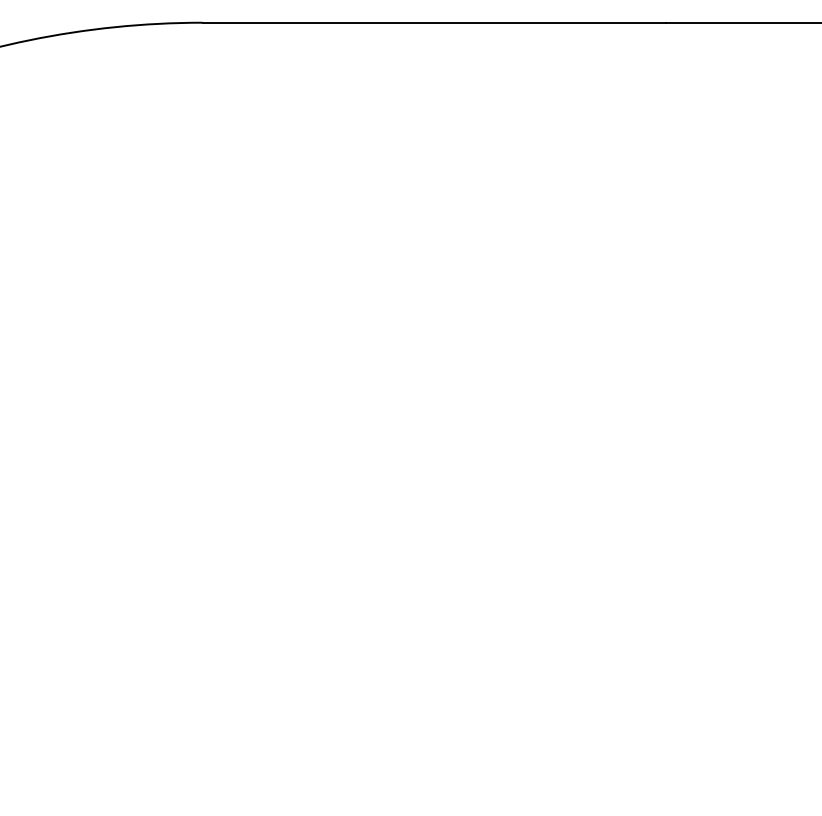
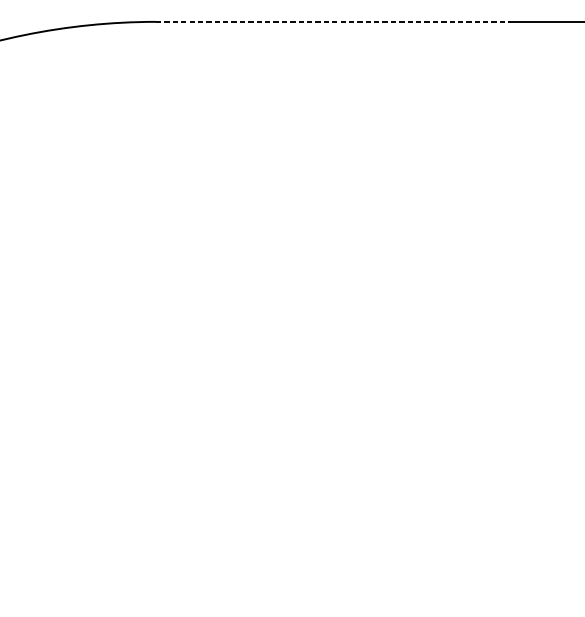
line: (434, 22) -> (332, 21), solid -> dashed

